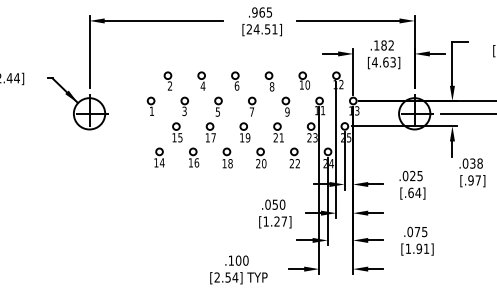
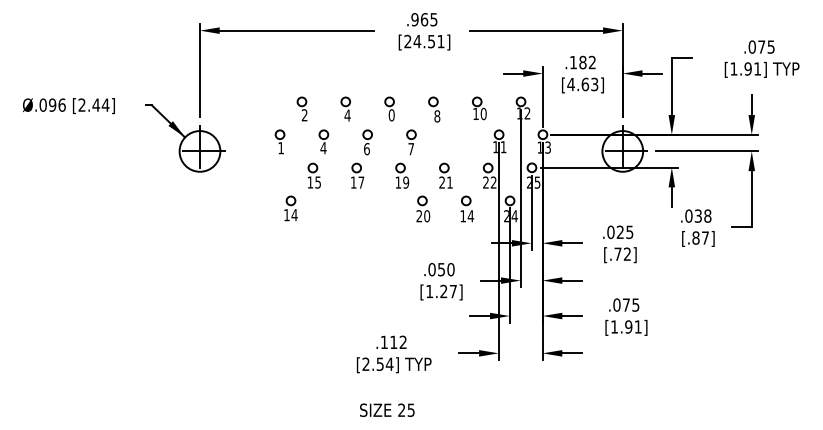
text: (236, 85) -> (391, 114), 6 -> 0
part: (286, 106) -> (455, 142), removed
text: (184, 111) -> (323, 148), 3 -> 4
text: (217, 112) -> (366, 149), 5 -> 6
text: (315, 137) -> (493, 182), 23 -> 22
part: (193, 157) -> (335, 208), removed
part: (227, 157) -> (379, 208), removed
text: (295, 163) -> (467, 216), 22 -> 14
text: (470, 180) -> (695, 237), [.97] -> [.87]
text: (414, 192) -> (622, 253), [.64] -> [.72]
text: (242, 260) -> (398, 342), .100 -> .112

